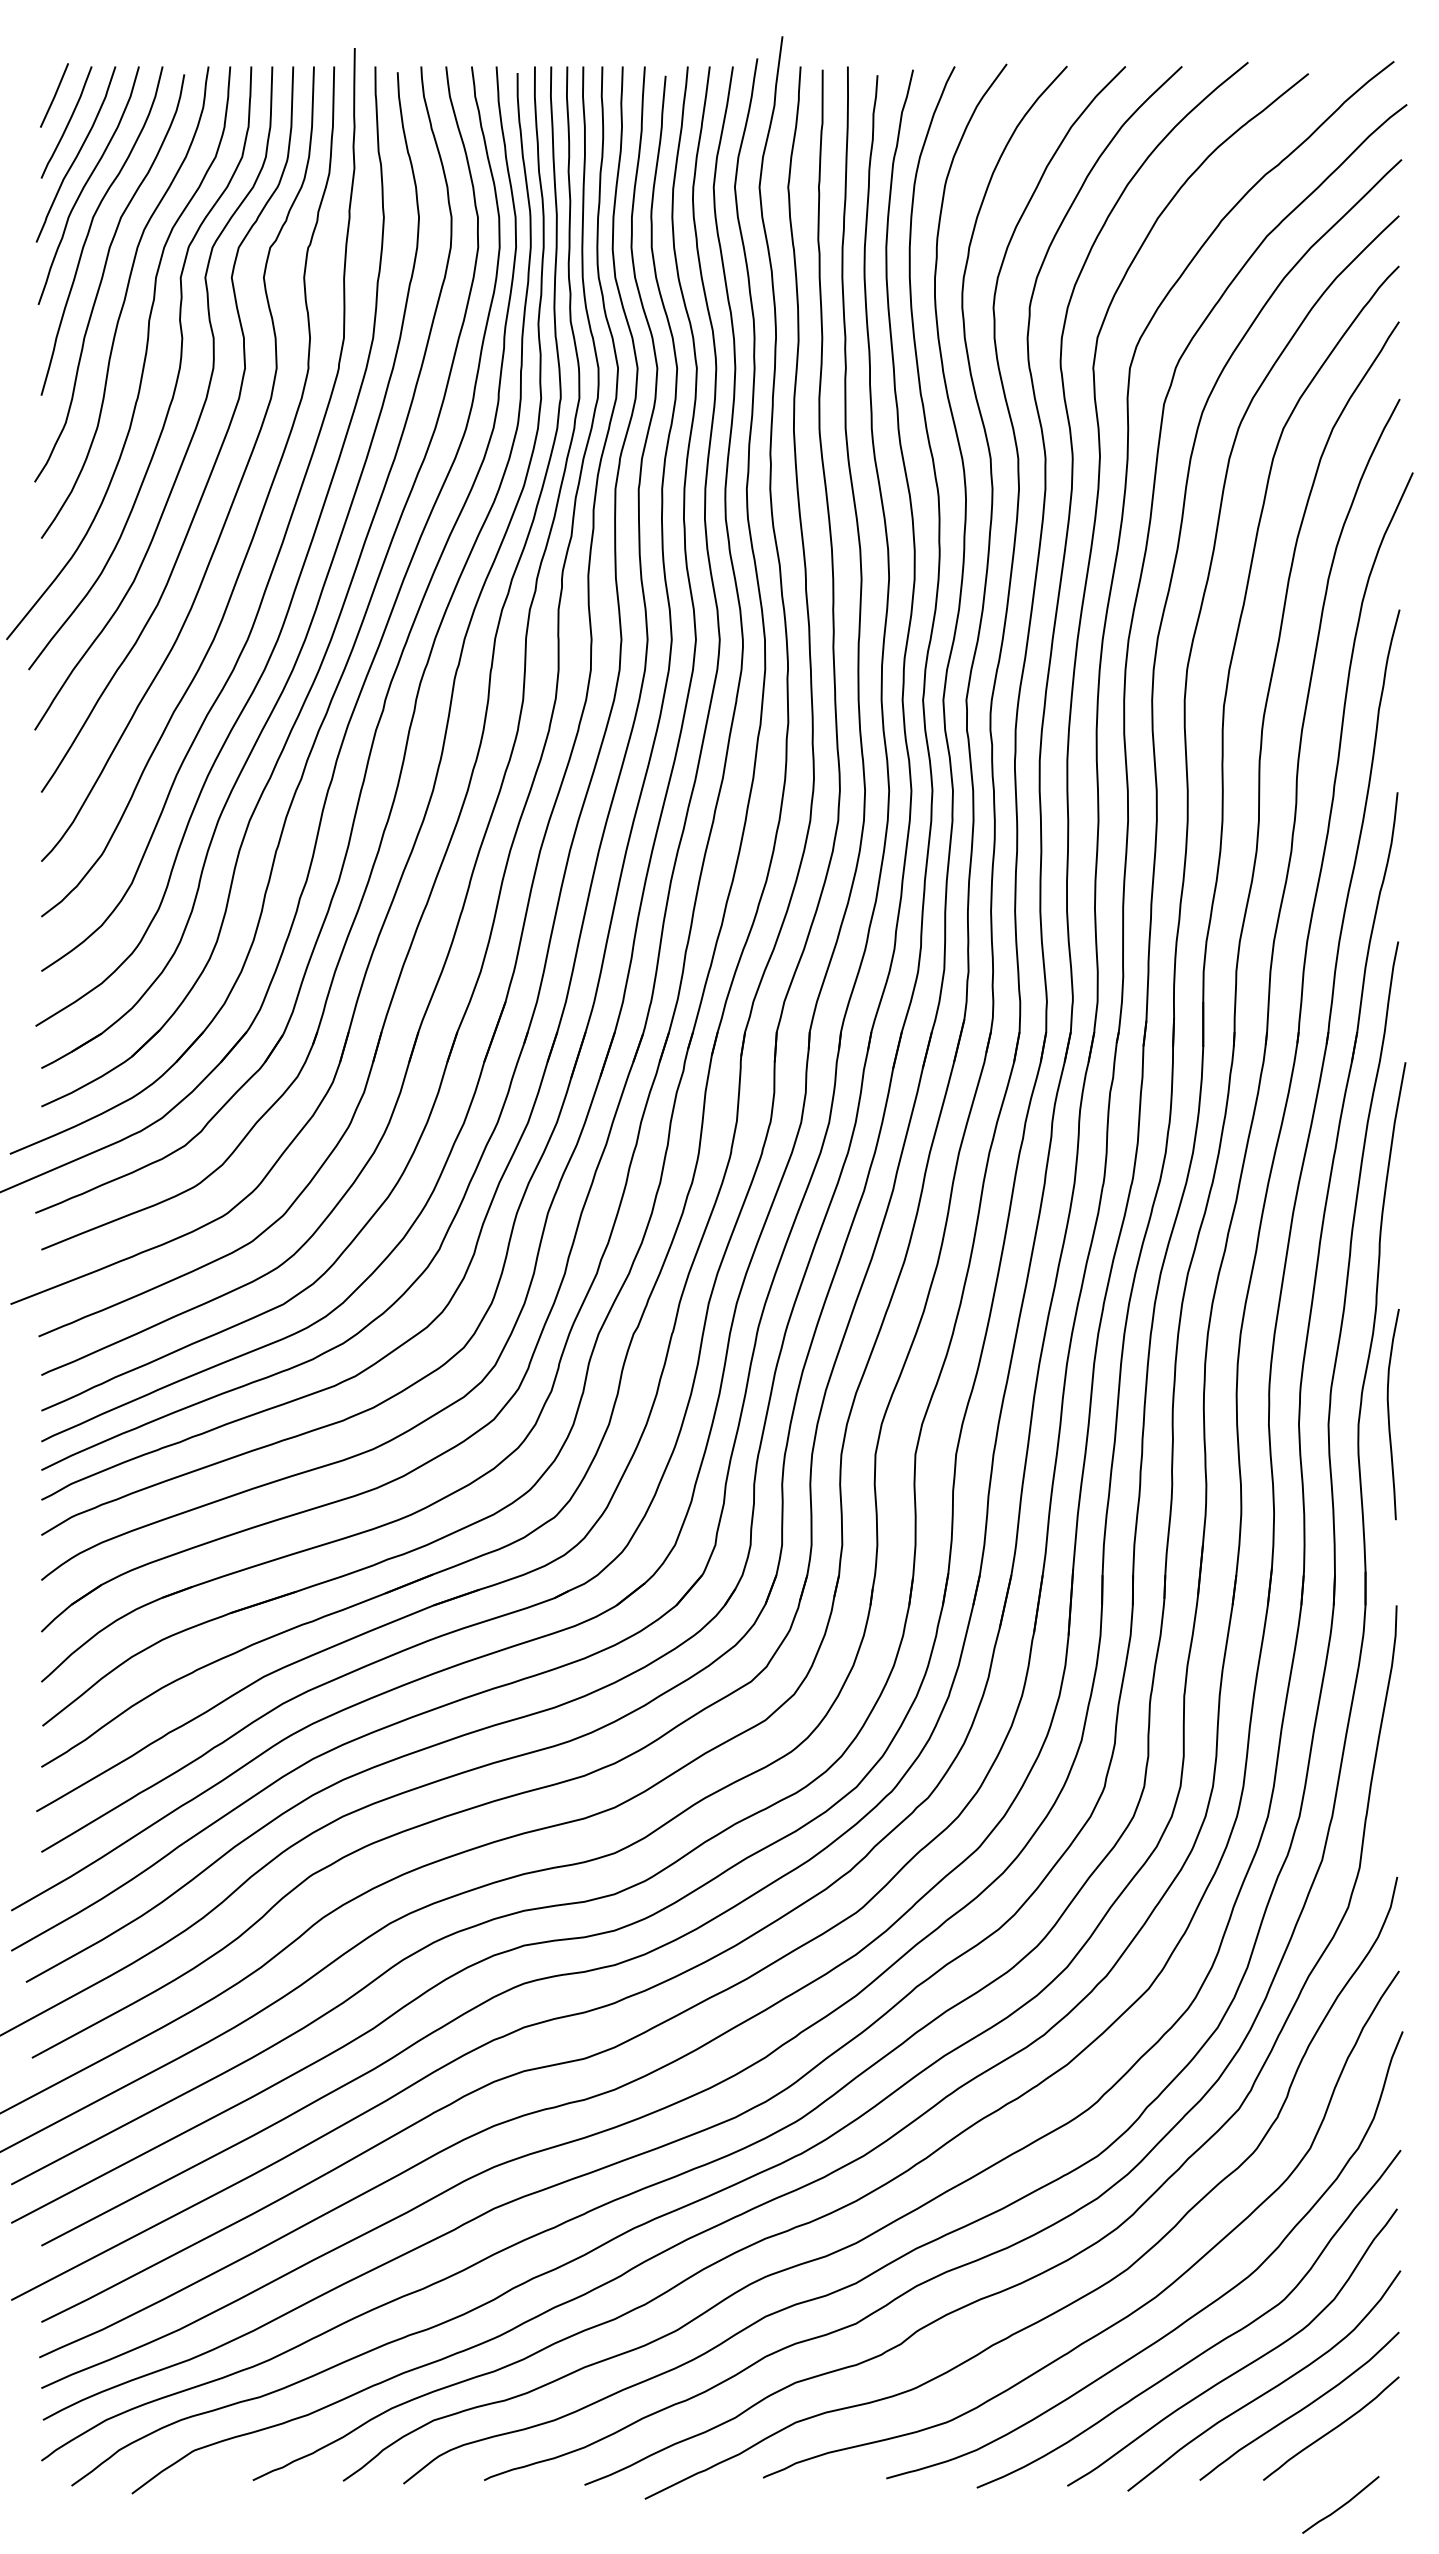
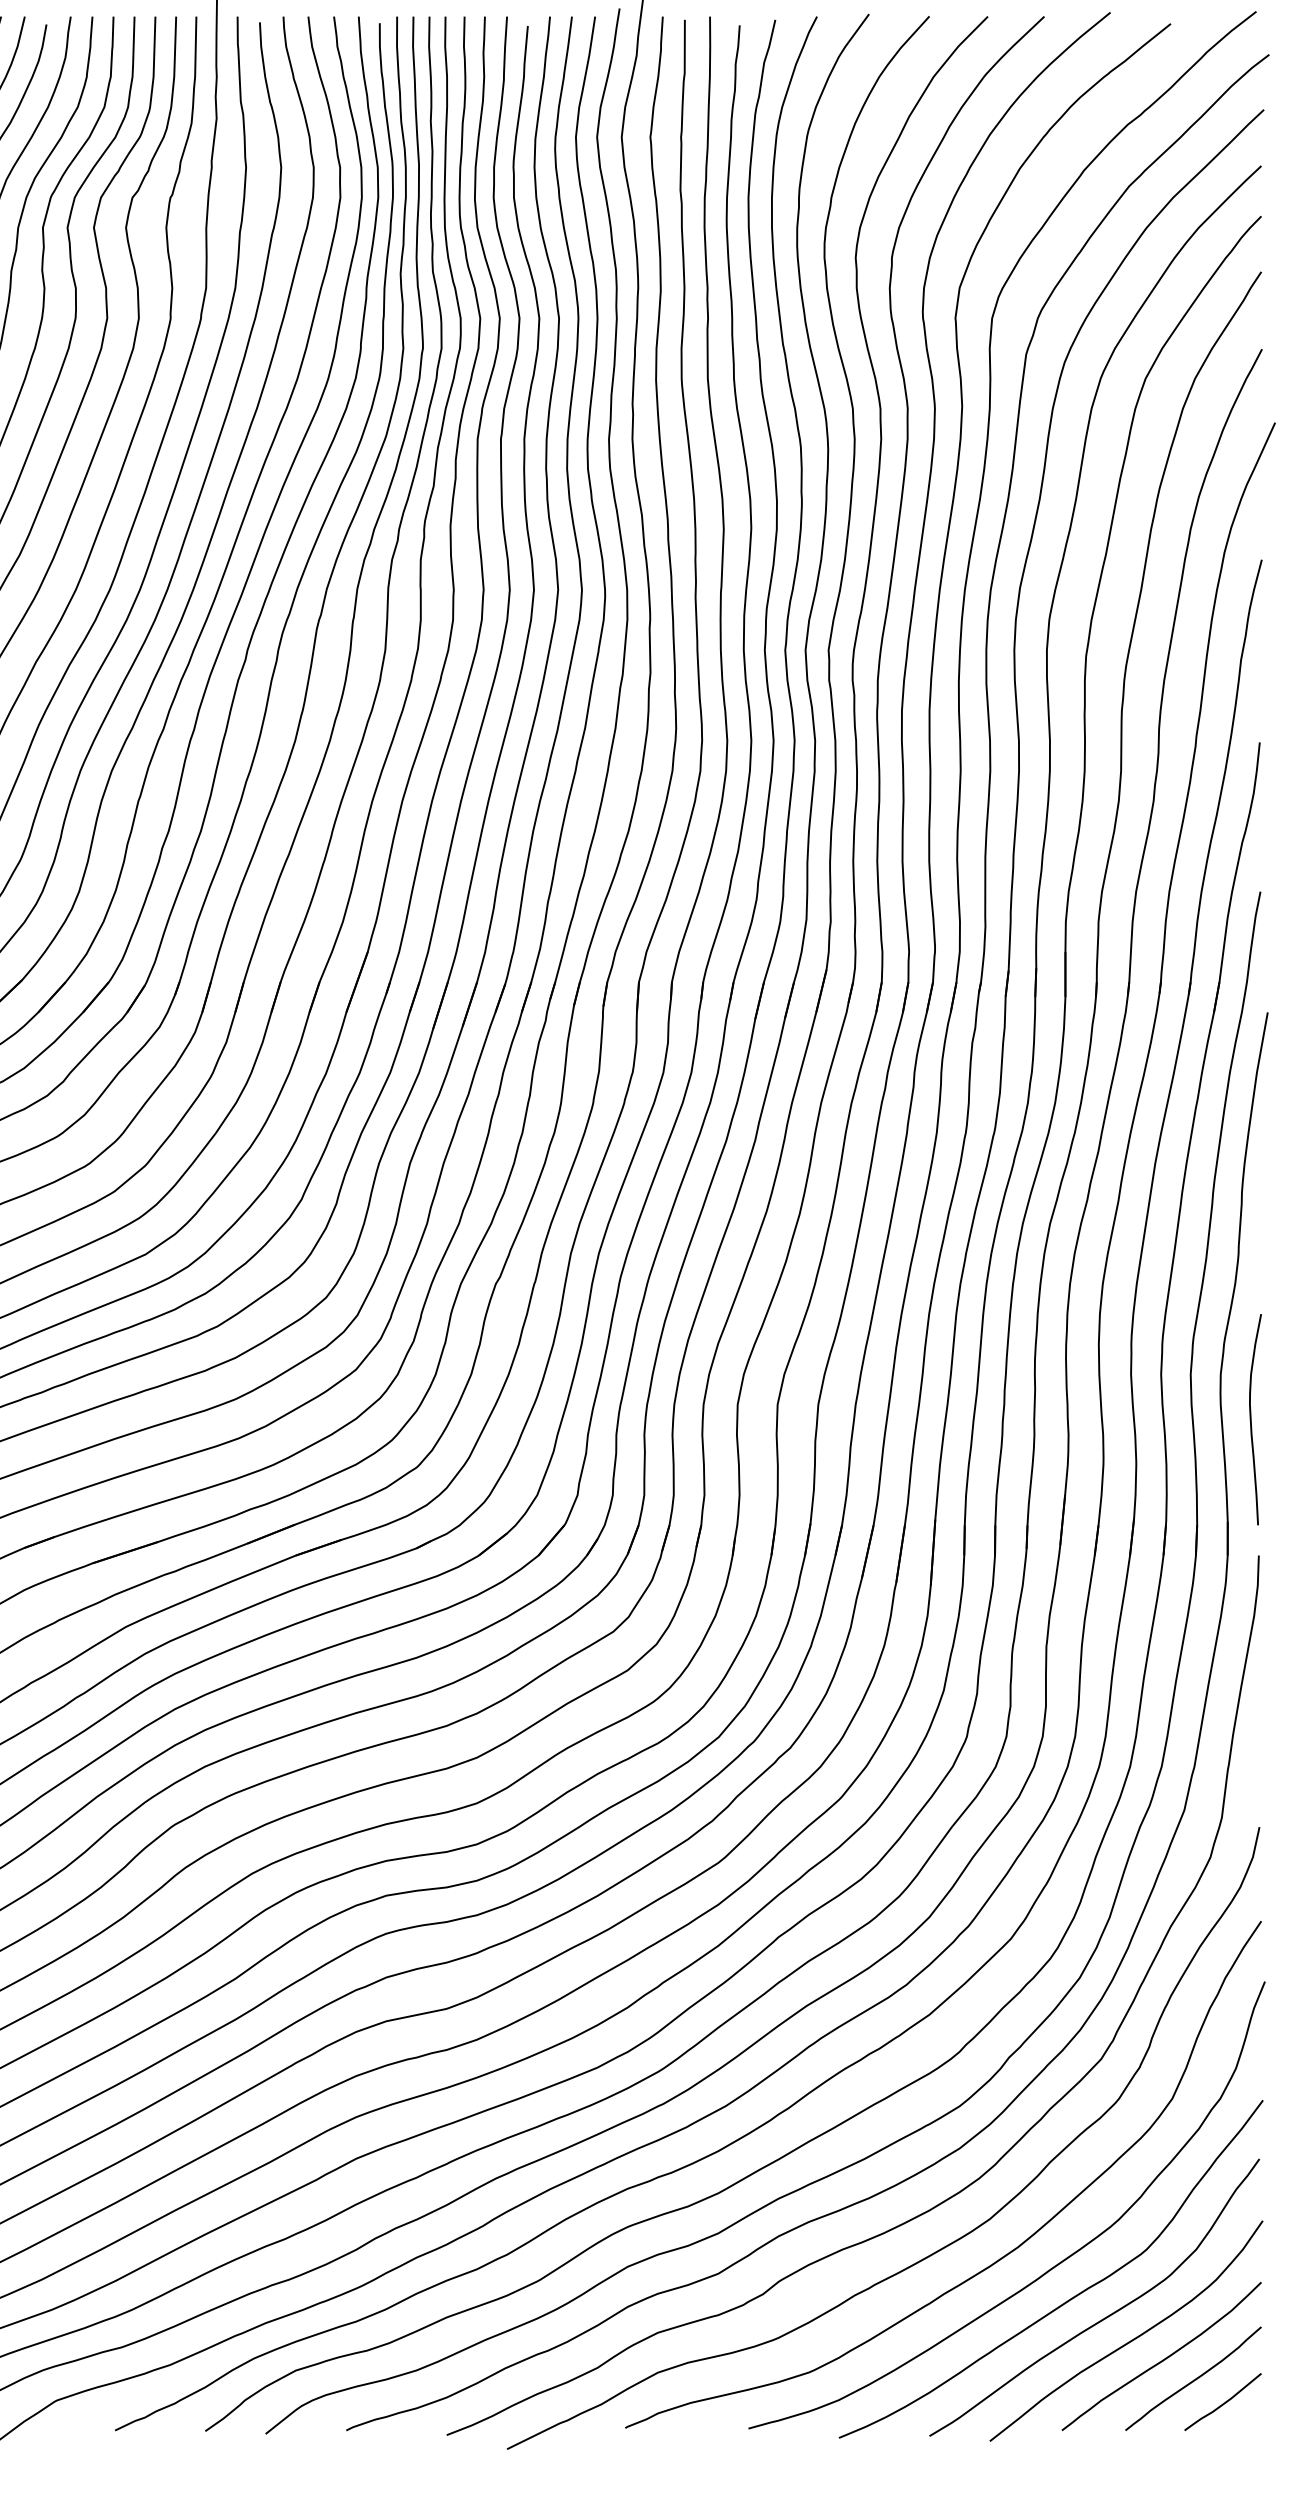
curve: (1389, 1414) -> (1251, 1419), moved
curve: (1341, 2505) -> (1223, 2402), moved

